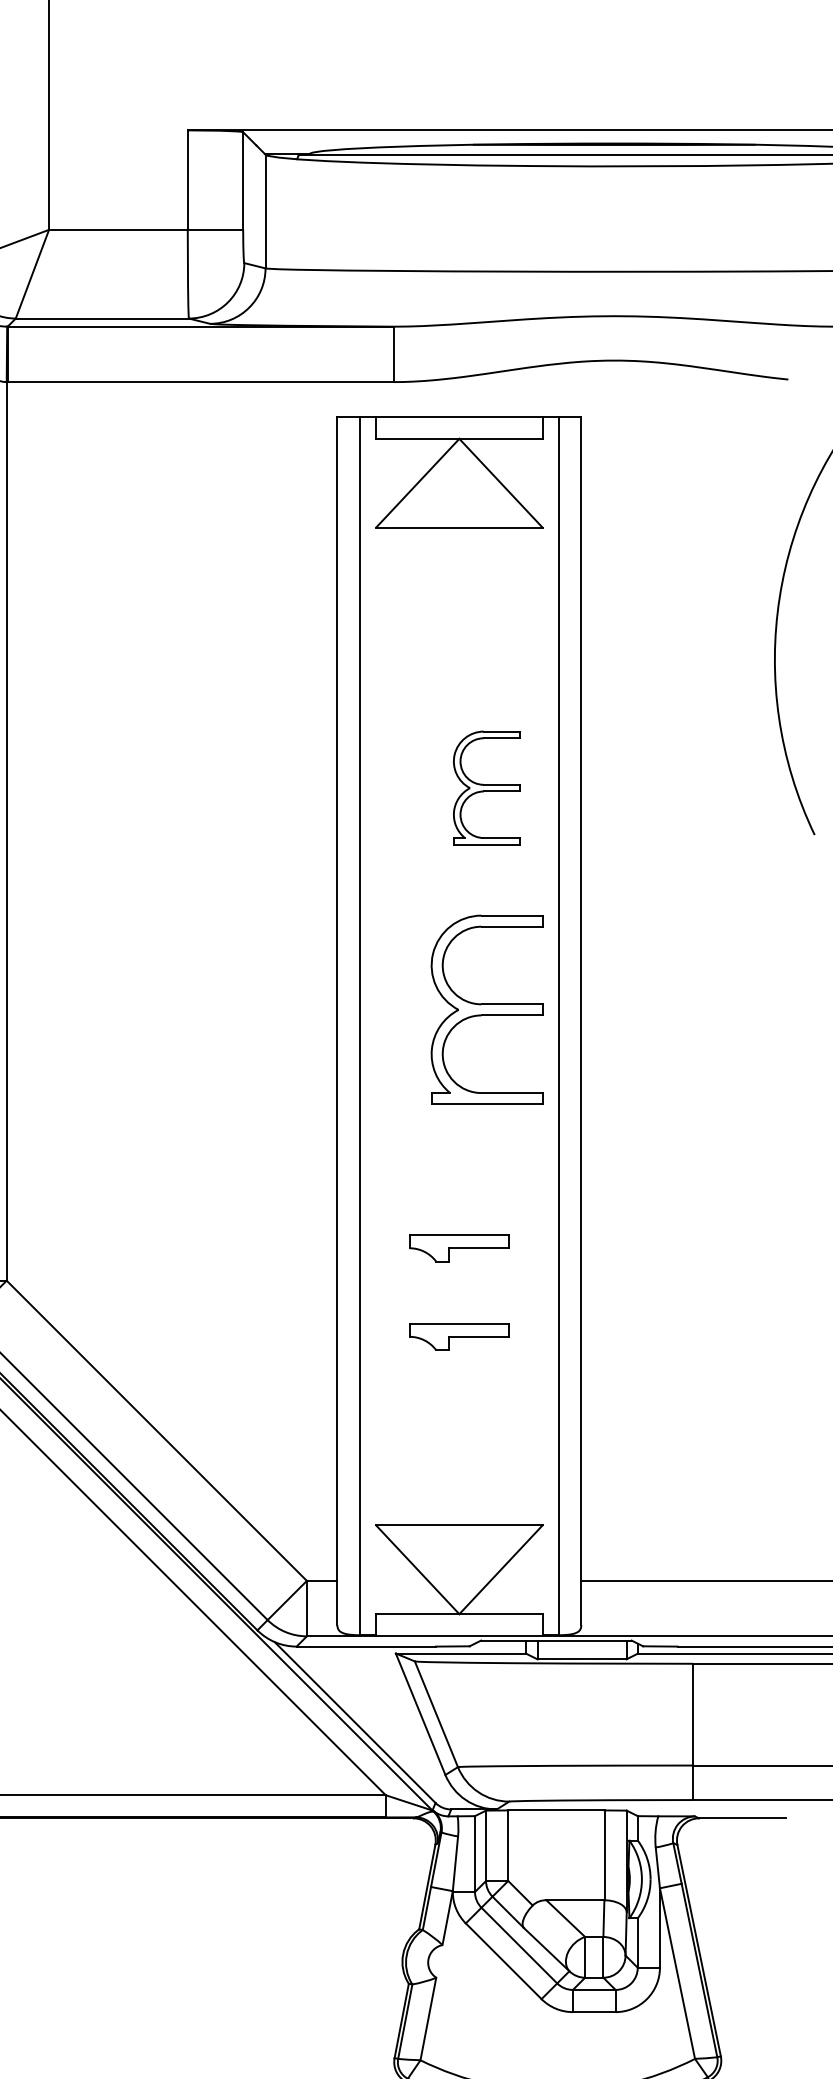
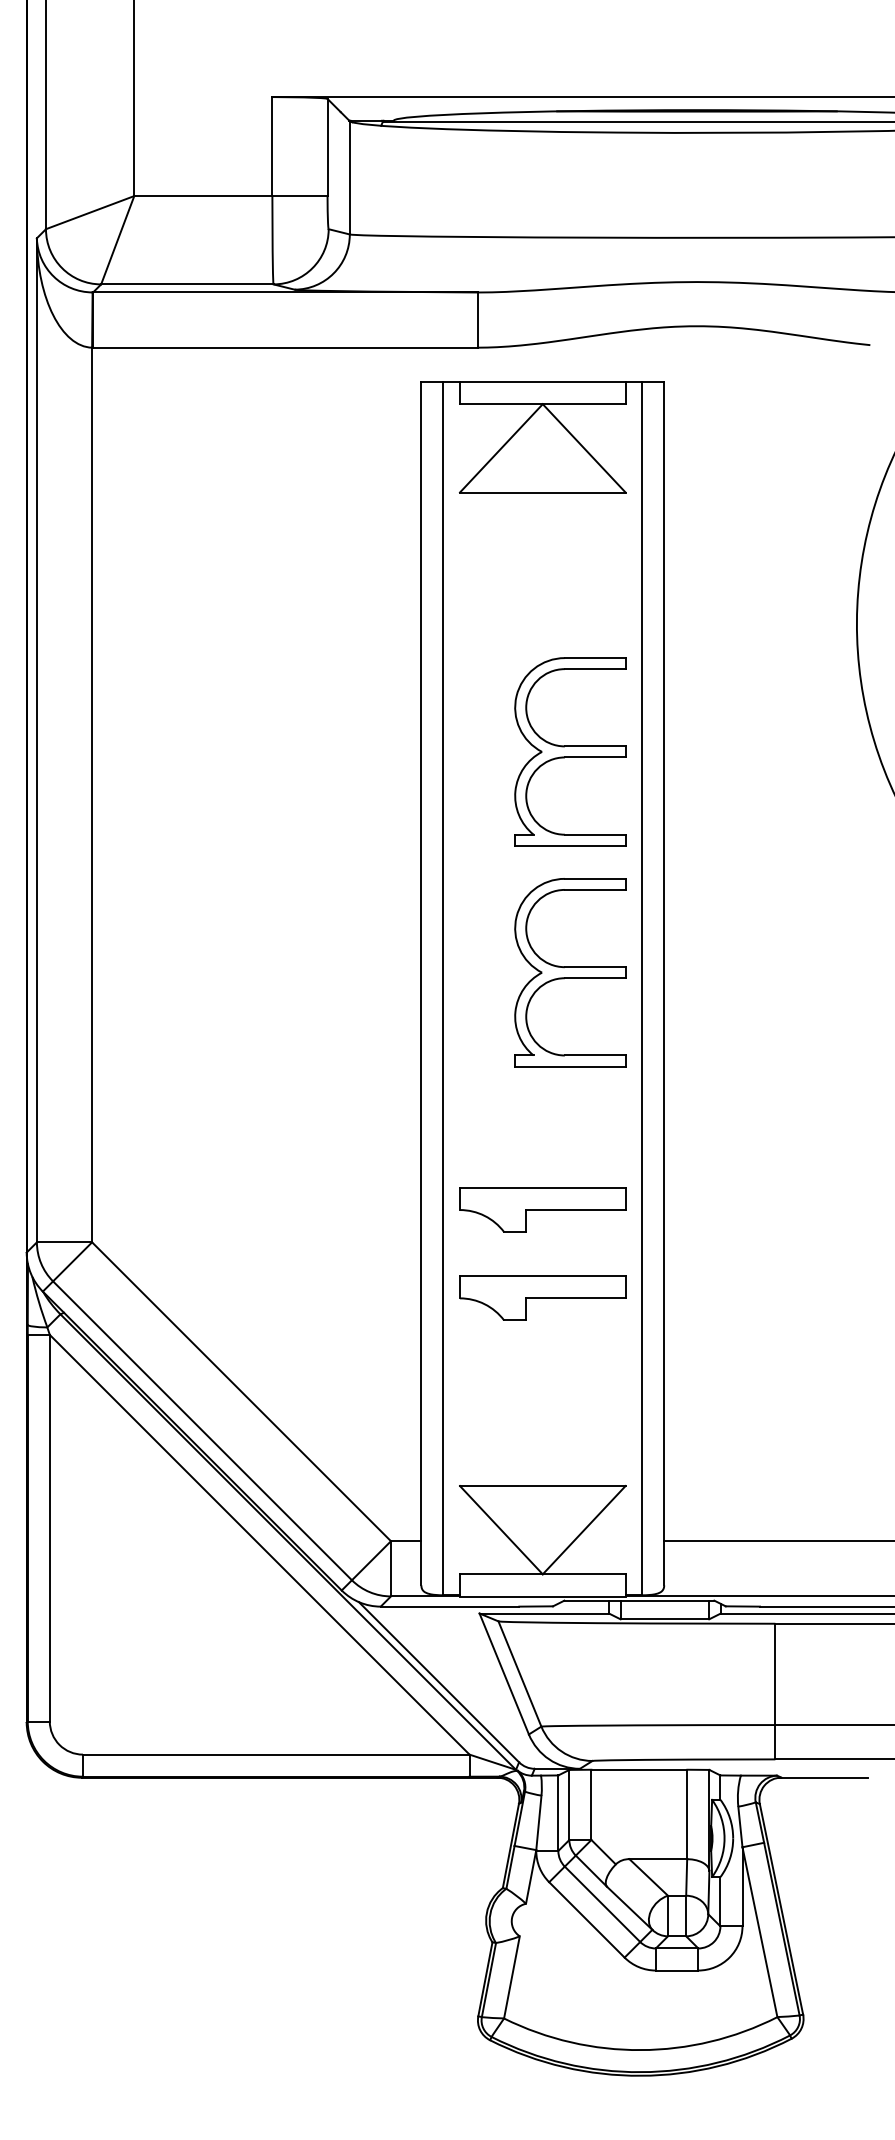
part: (487, 787) -> (570, 751), size x1.67
part: (459, 1247) -> (542, 1209), size x1.67
part: (459, 1336) -> (542, 1297), size x1.67

